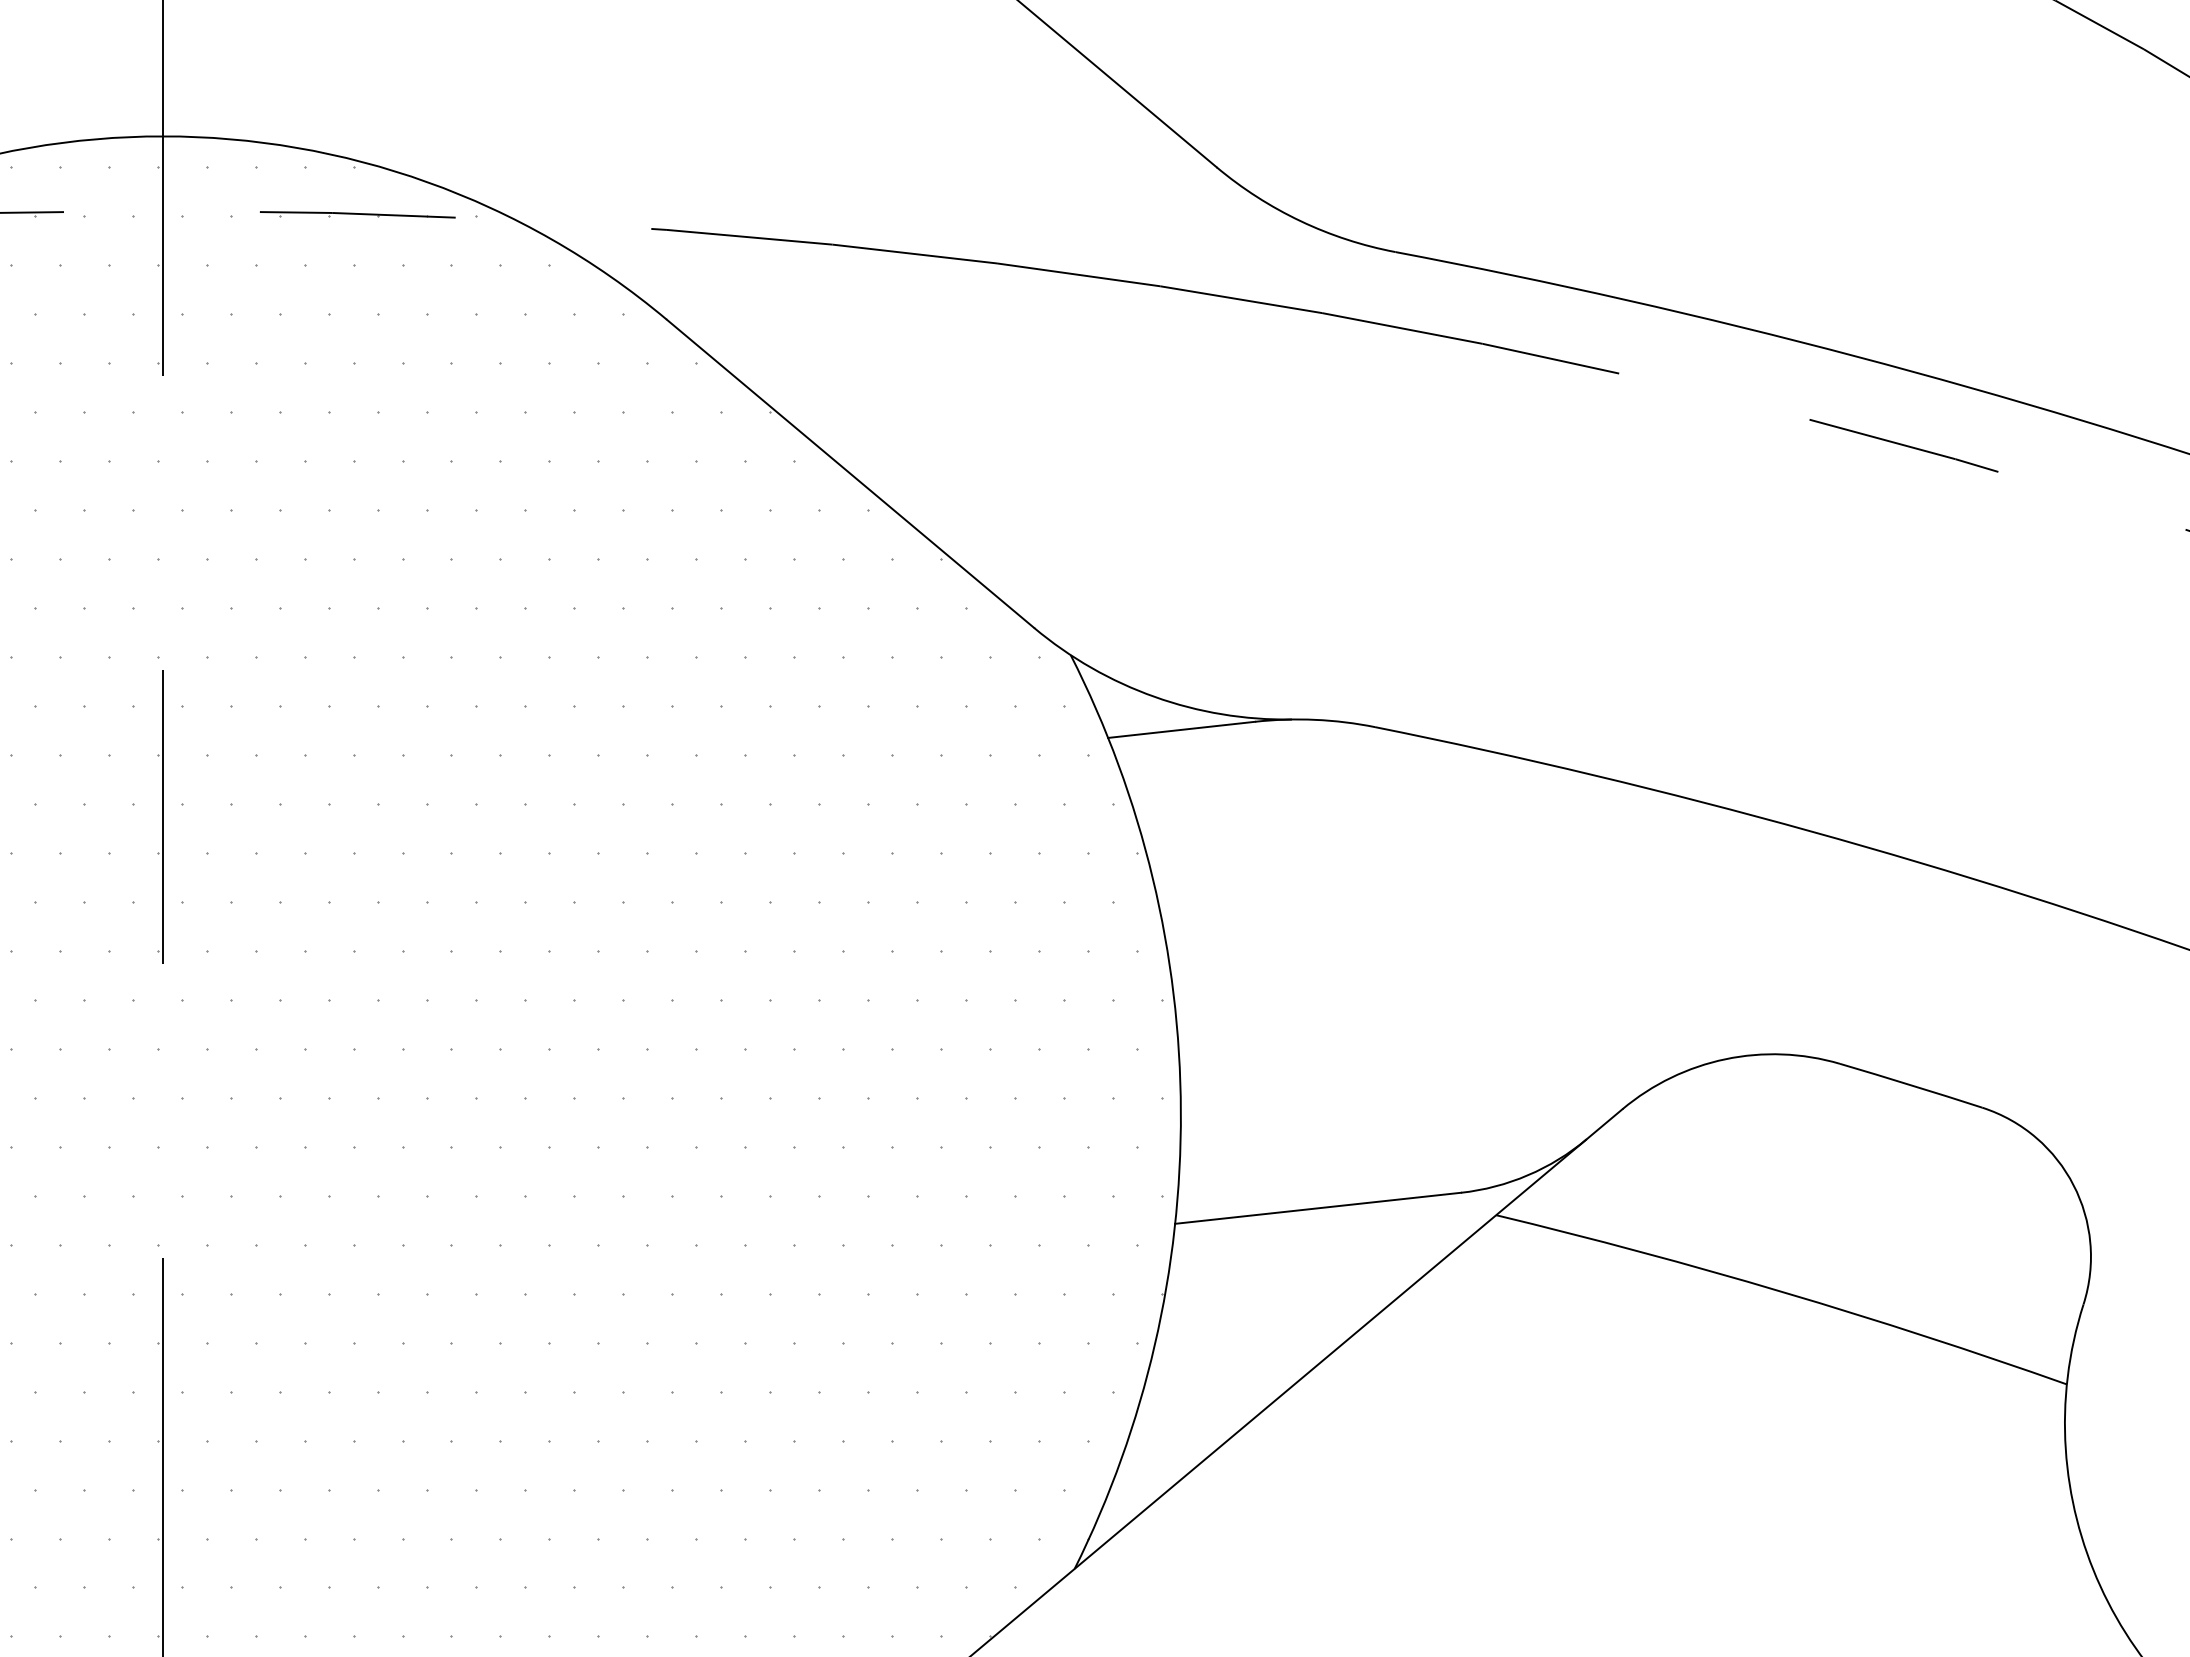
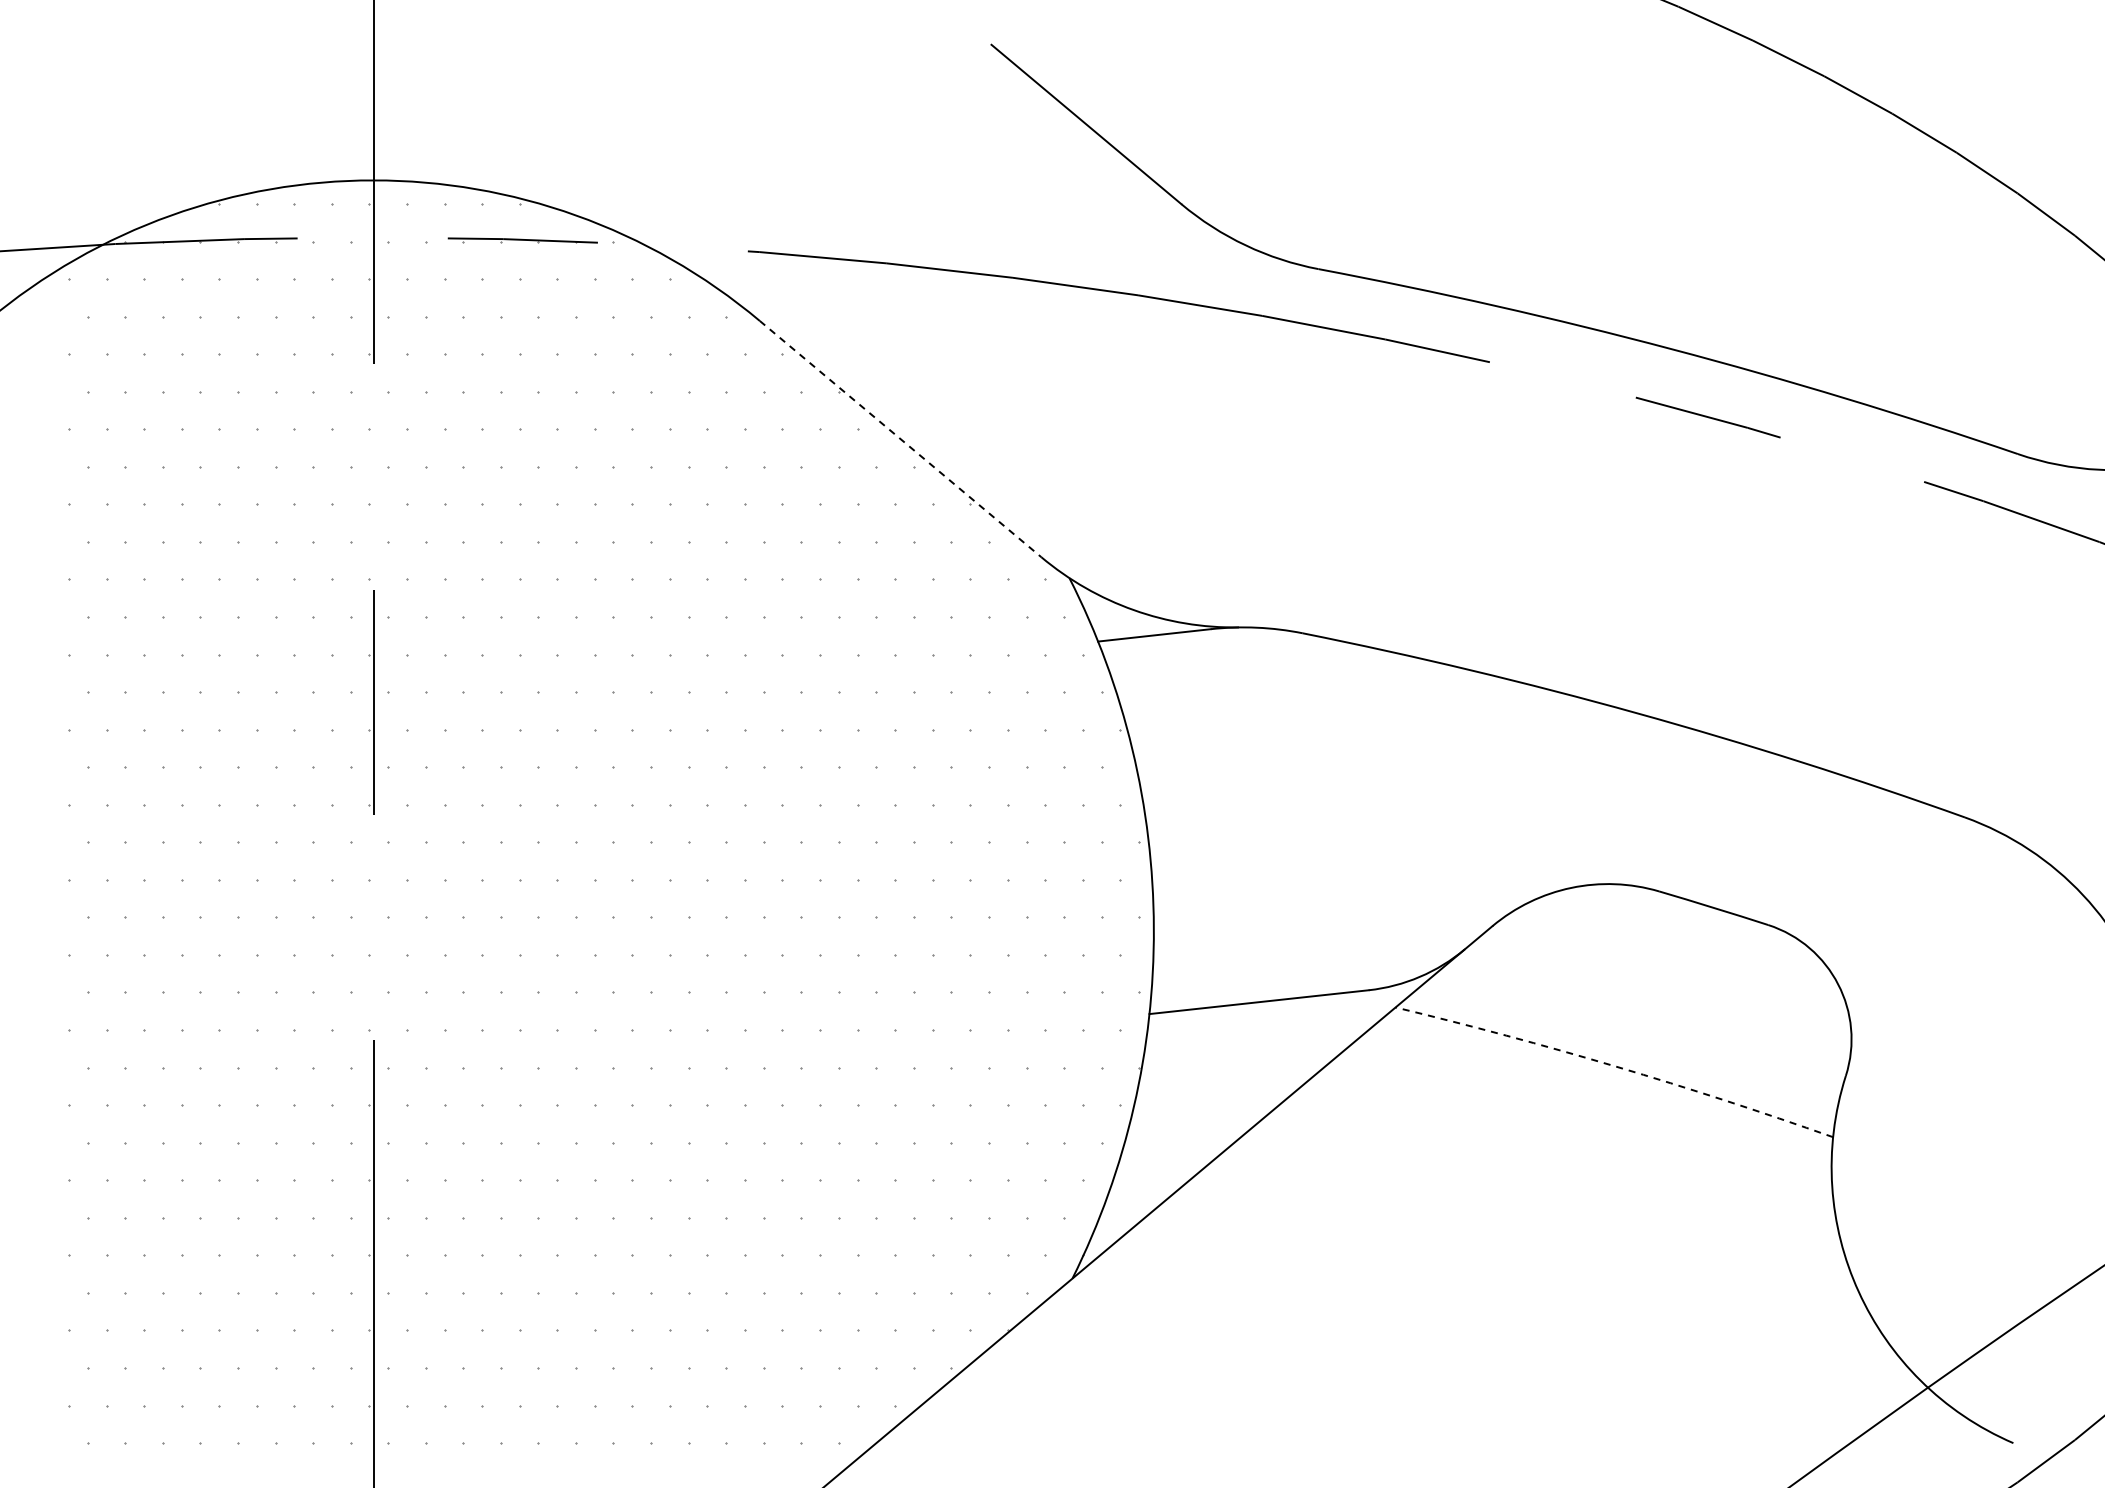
line: (850, 474) -> (900, 439), solid -> dashed
arc: (1784, 1292) -> (1616, 1066), solid -> dashed

